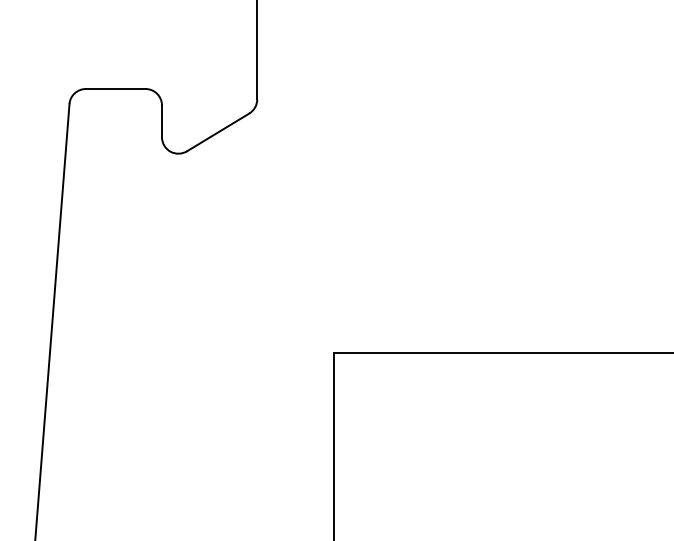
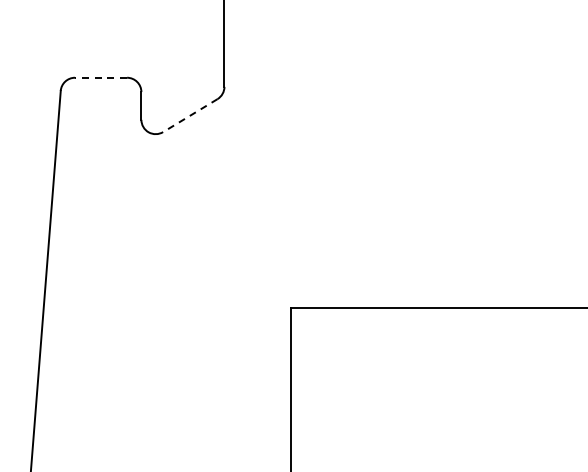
line: (115, 88) -> (100, 77), solid -> dashed
line: (218, 132) -> (190, 115), solid -> dashed

